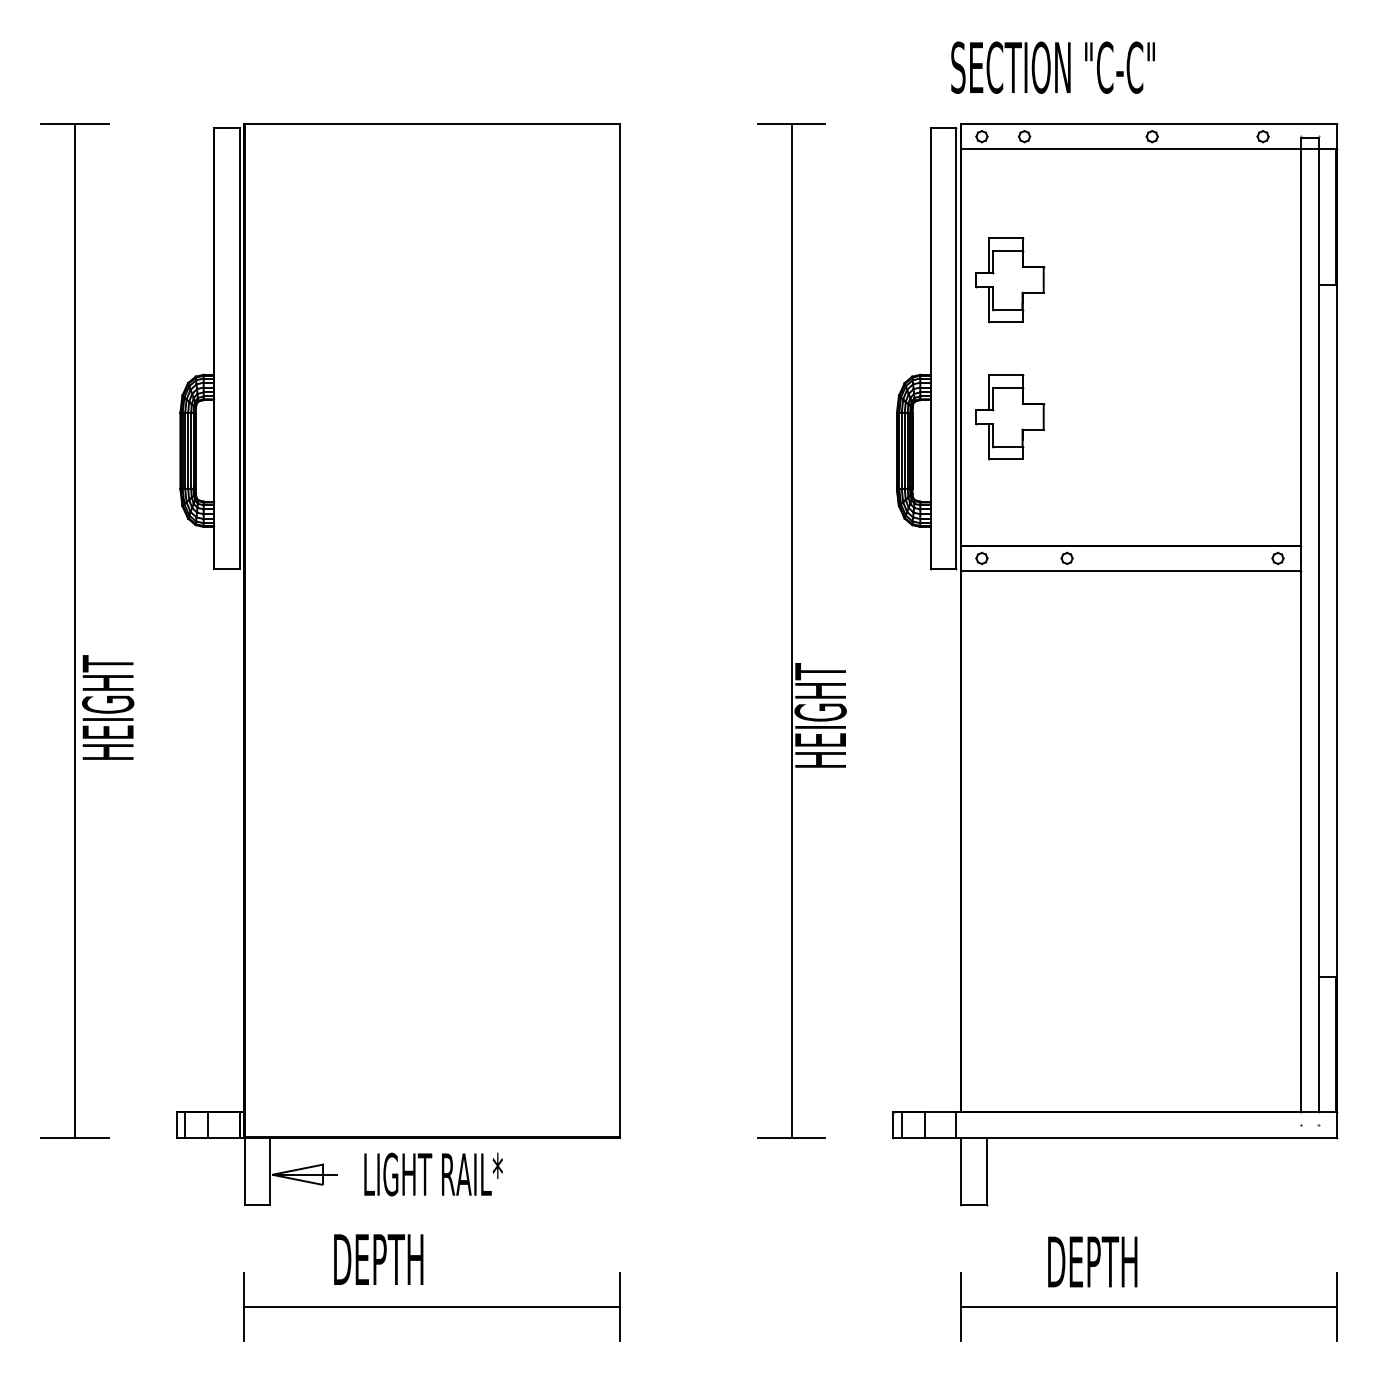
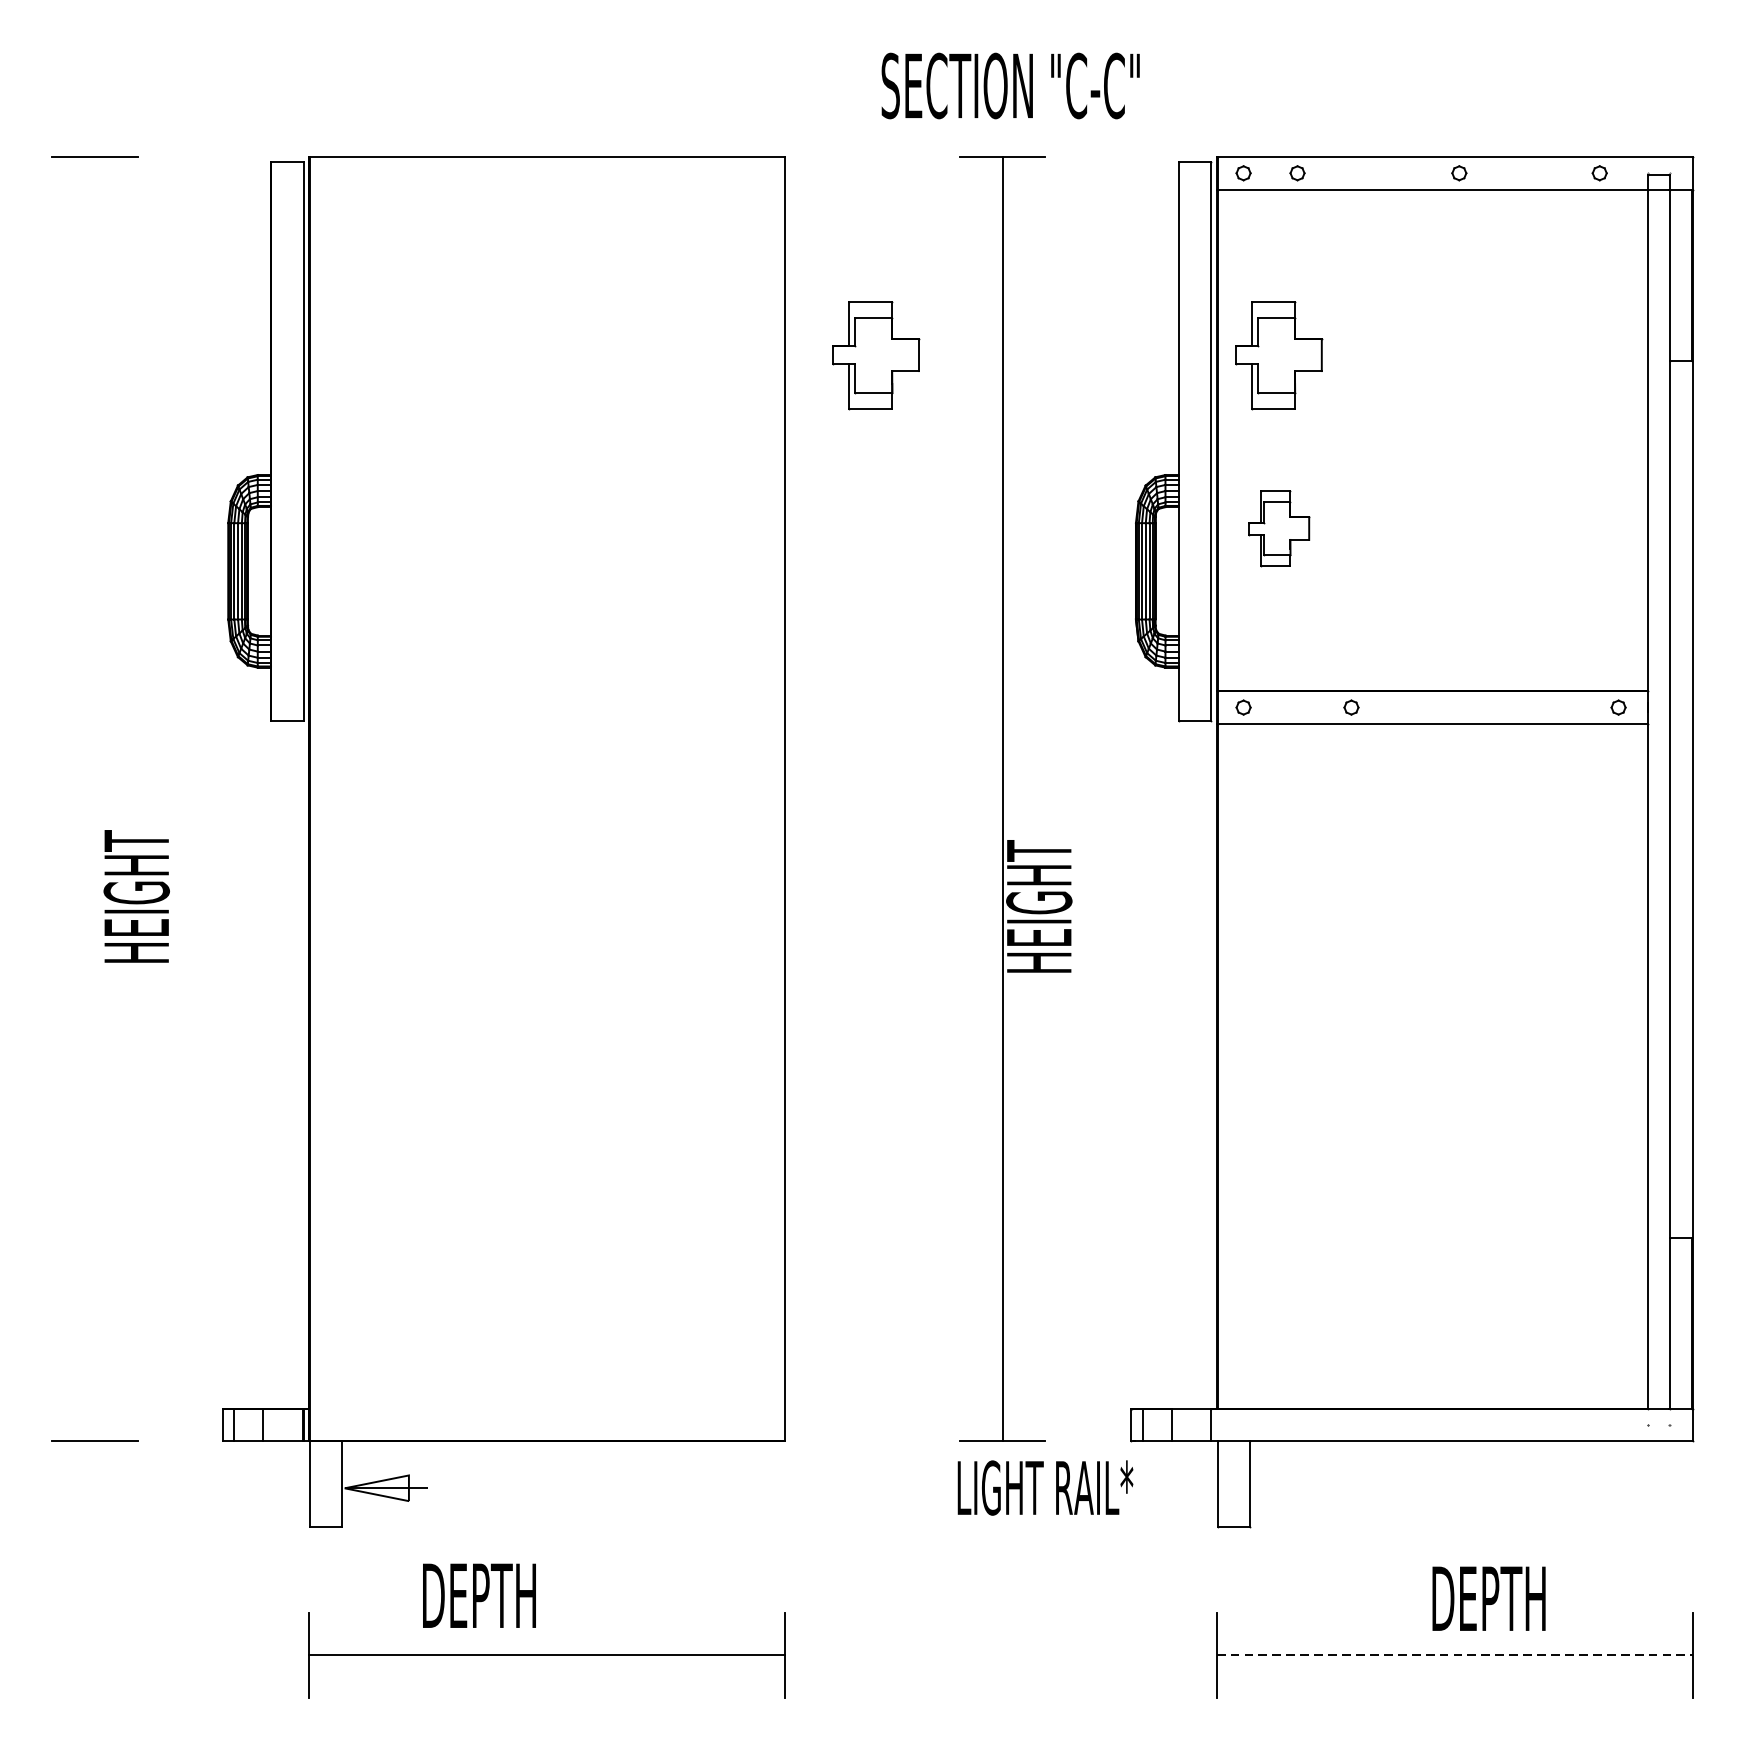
text: (1052, 67) -> (1009, 85), moved
part: (692, 280) -> (876, 355), added
part: (1010, 417) -> (1279, 529), size x0.7
line: (75, 630) -> (95, 798), removed
text: (433, 1174) -> (1045, 1487), moved
text: (1092, 1261) -> (1488, 1598), moved
line: (1149, 1306) -> (1455, 1655), solid -> dashed

